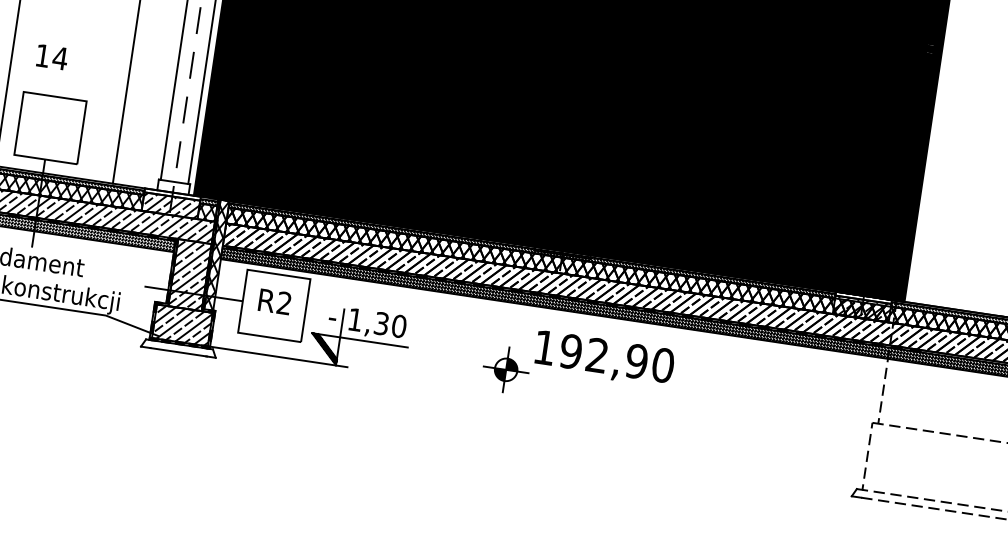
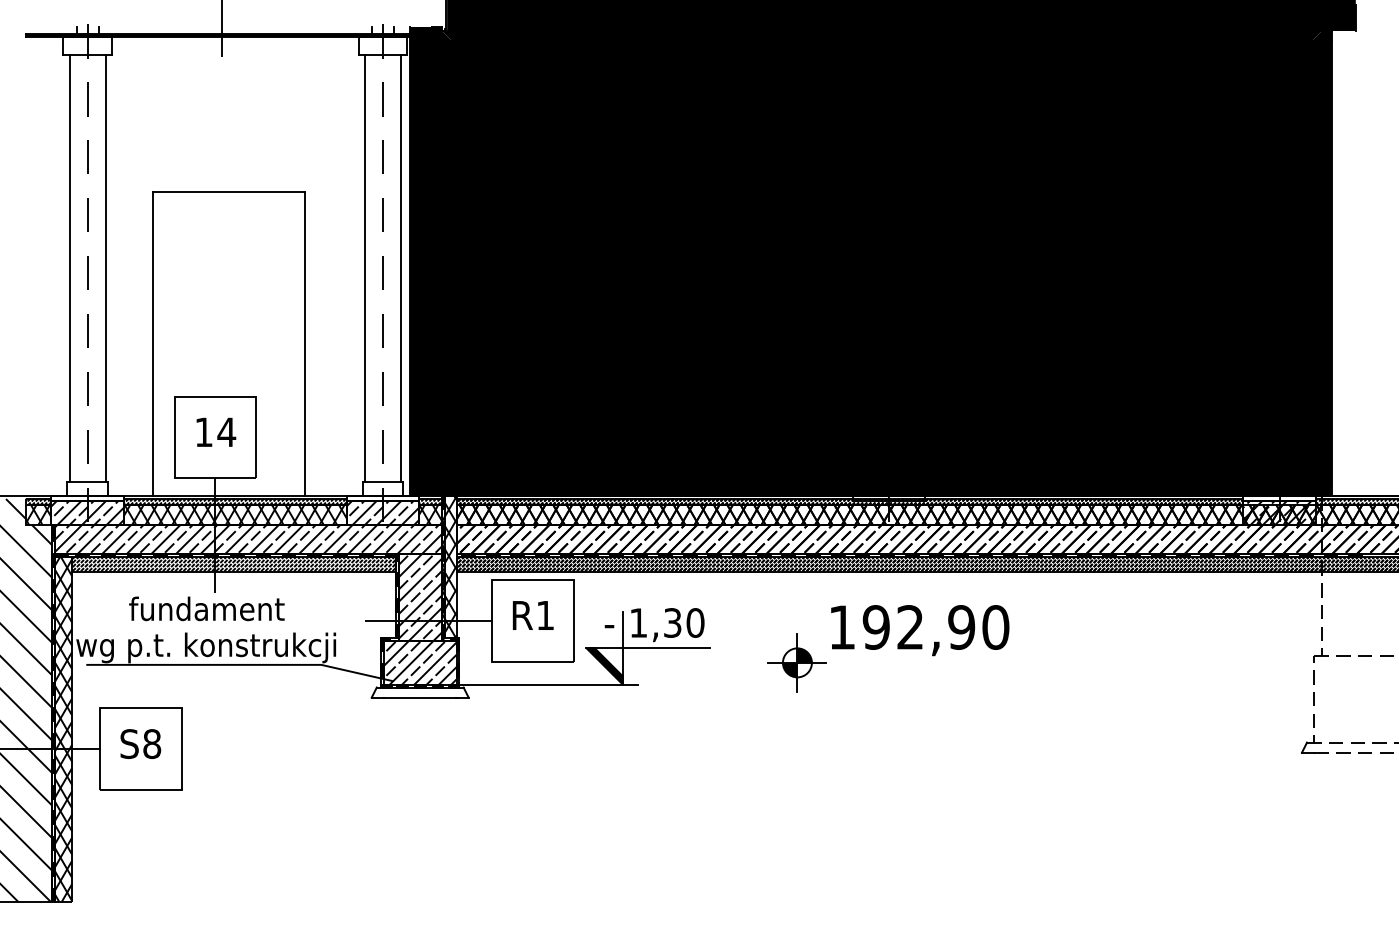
text: (52, 56) -> (216, 431), moved
text: (283, 302) -> (544, 614), R2 -> R1
part: (578, 369) -> (888, 648), moved

